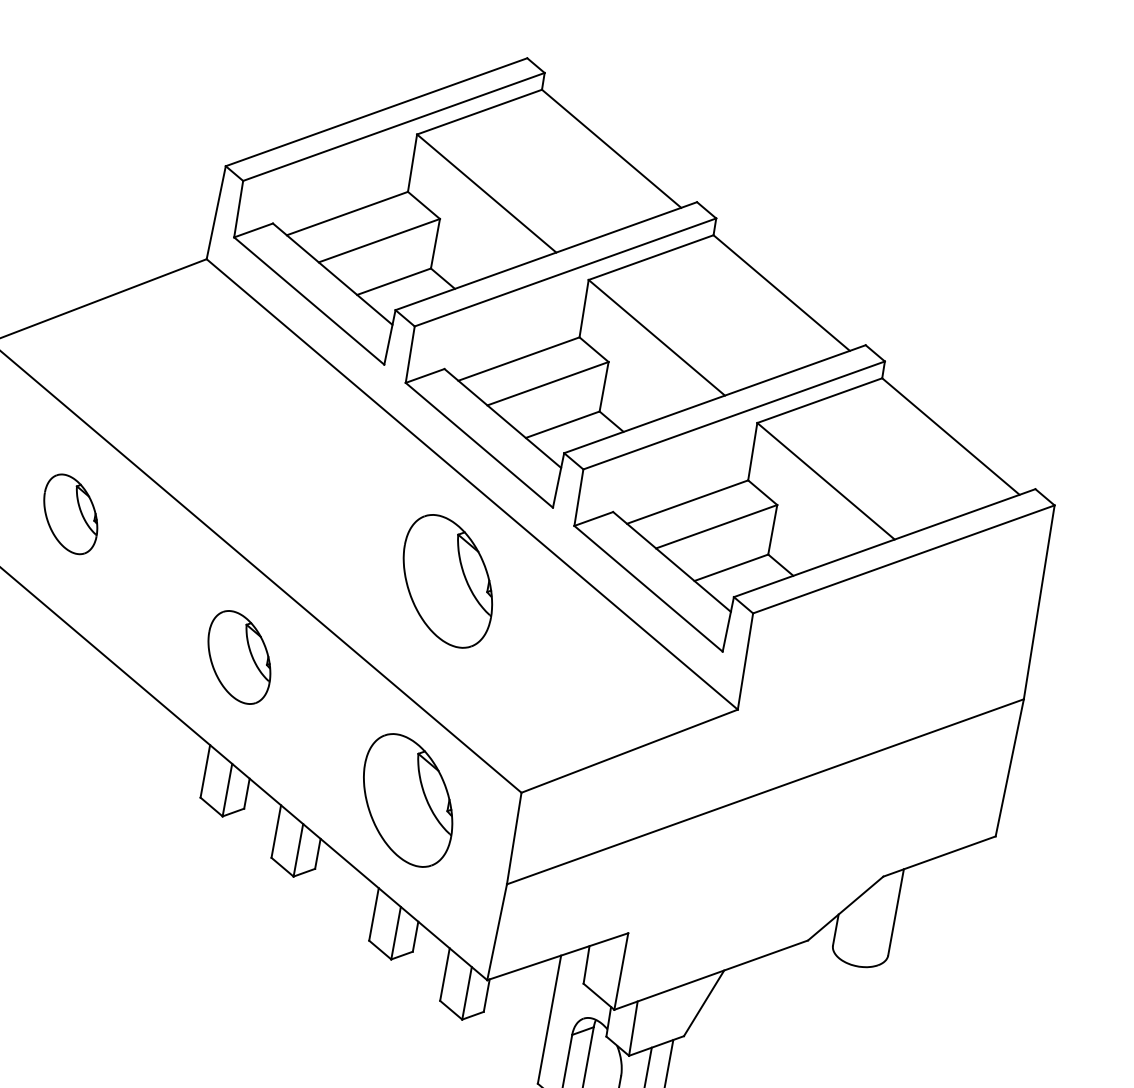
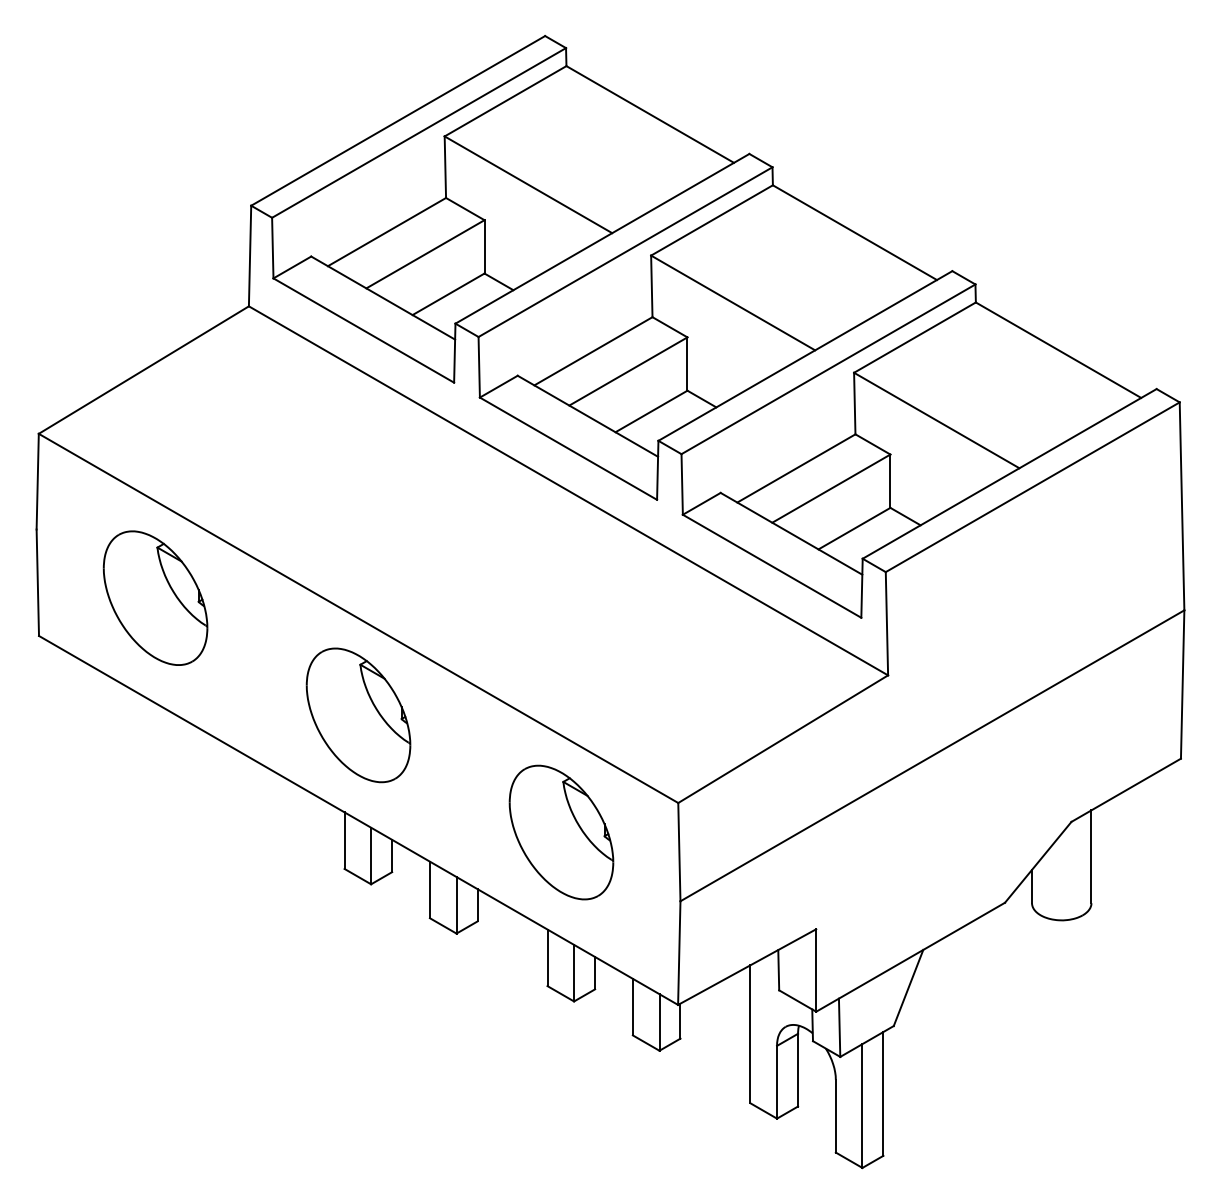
part: (70, 513) -> (155, 597), size x1.67
part: (447, 581) -> (561, 596), removed
part: (239, 657) -> (358, 715), size x1.43

